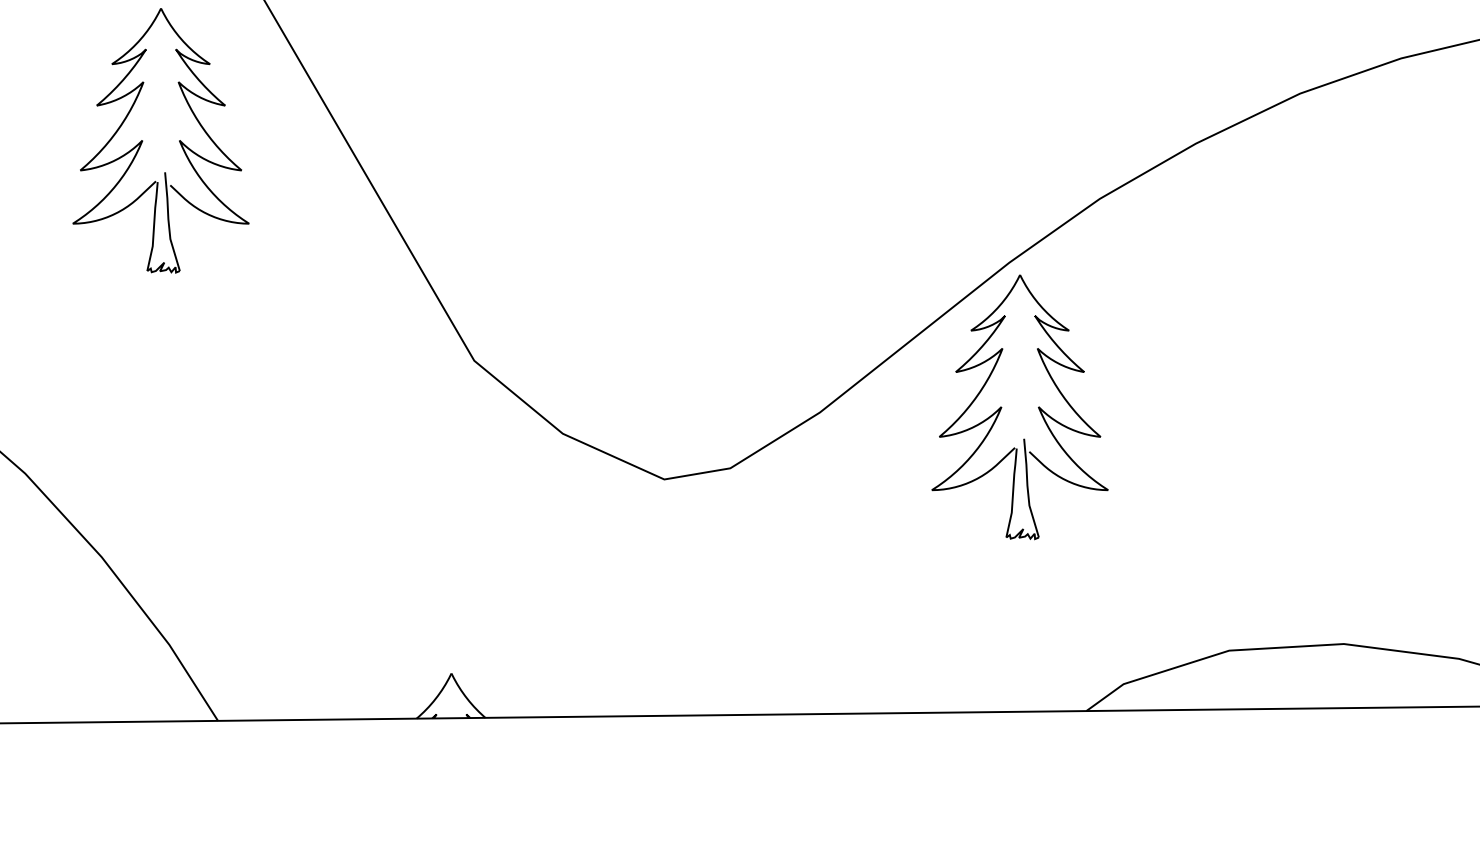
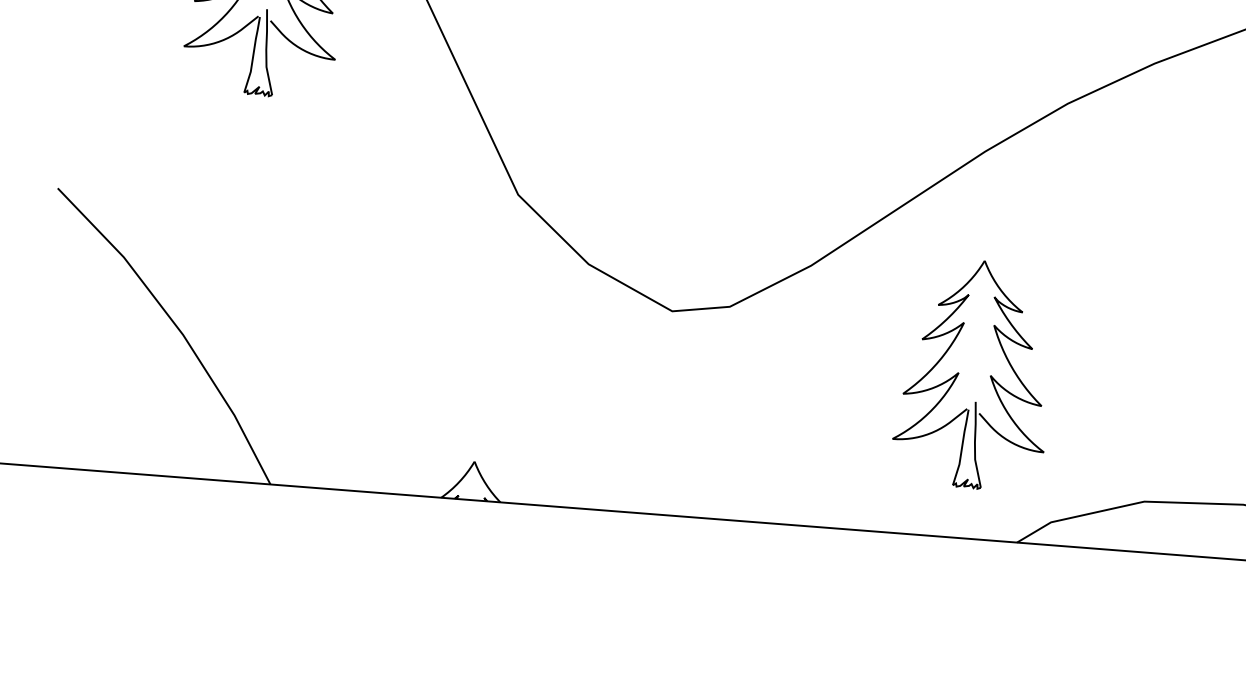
part: (1002, 407) -> (959, 373), moved

